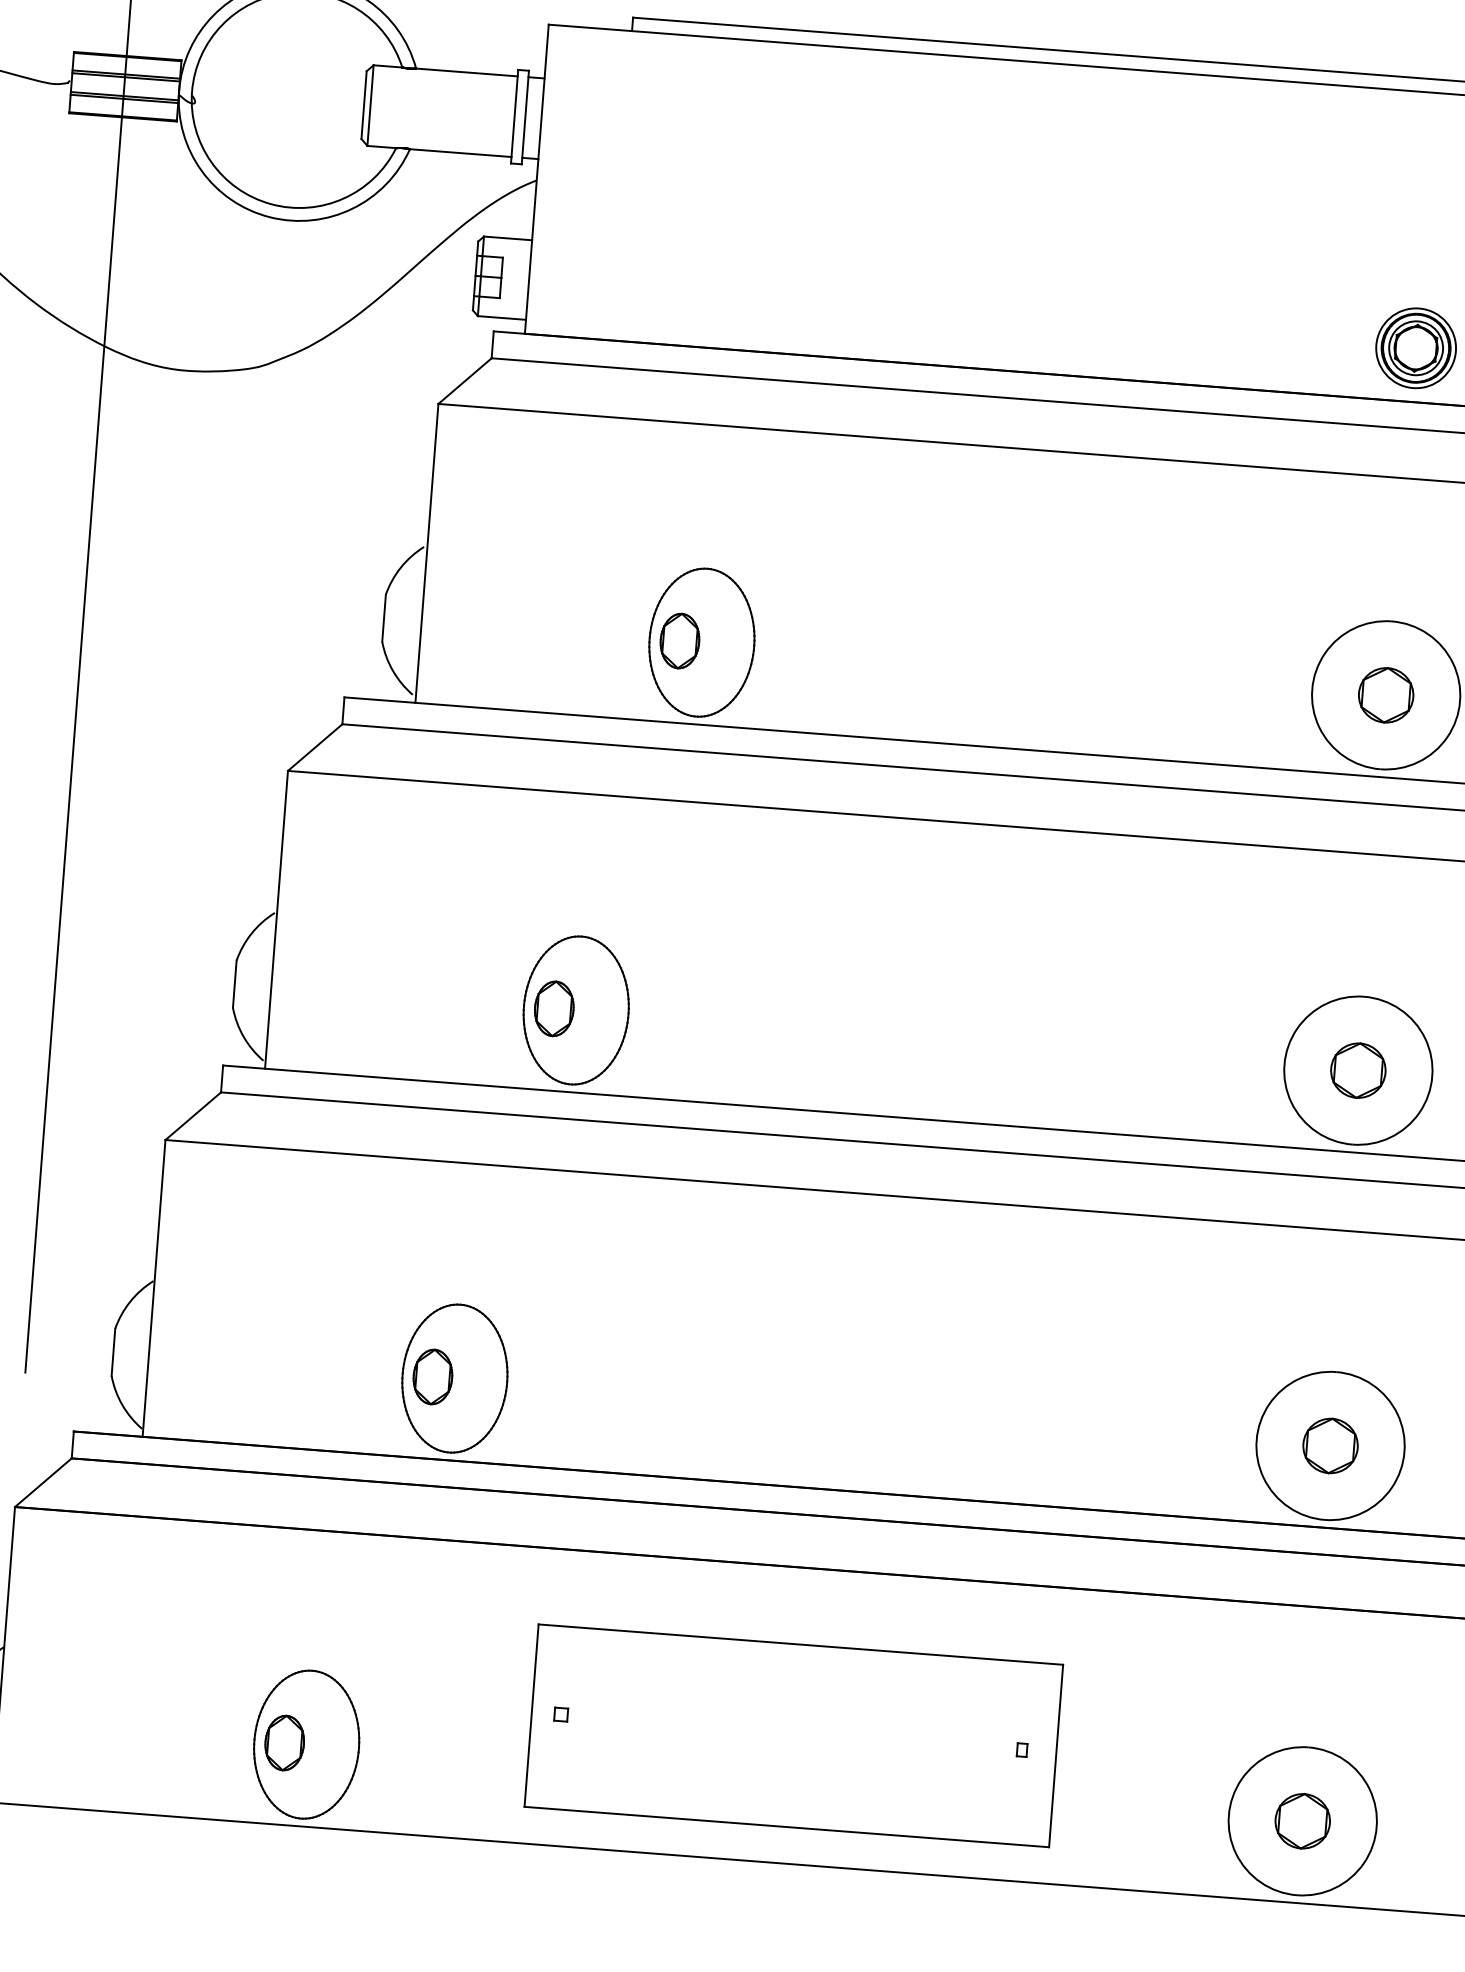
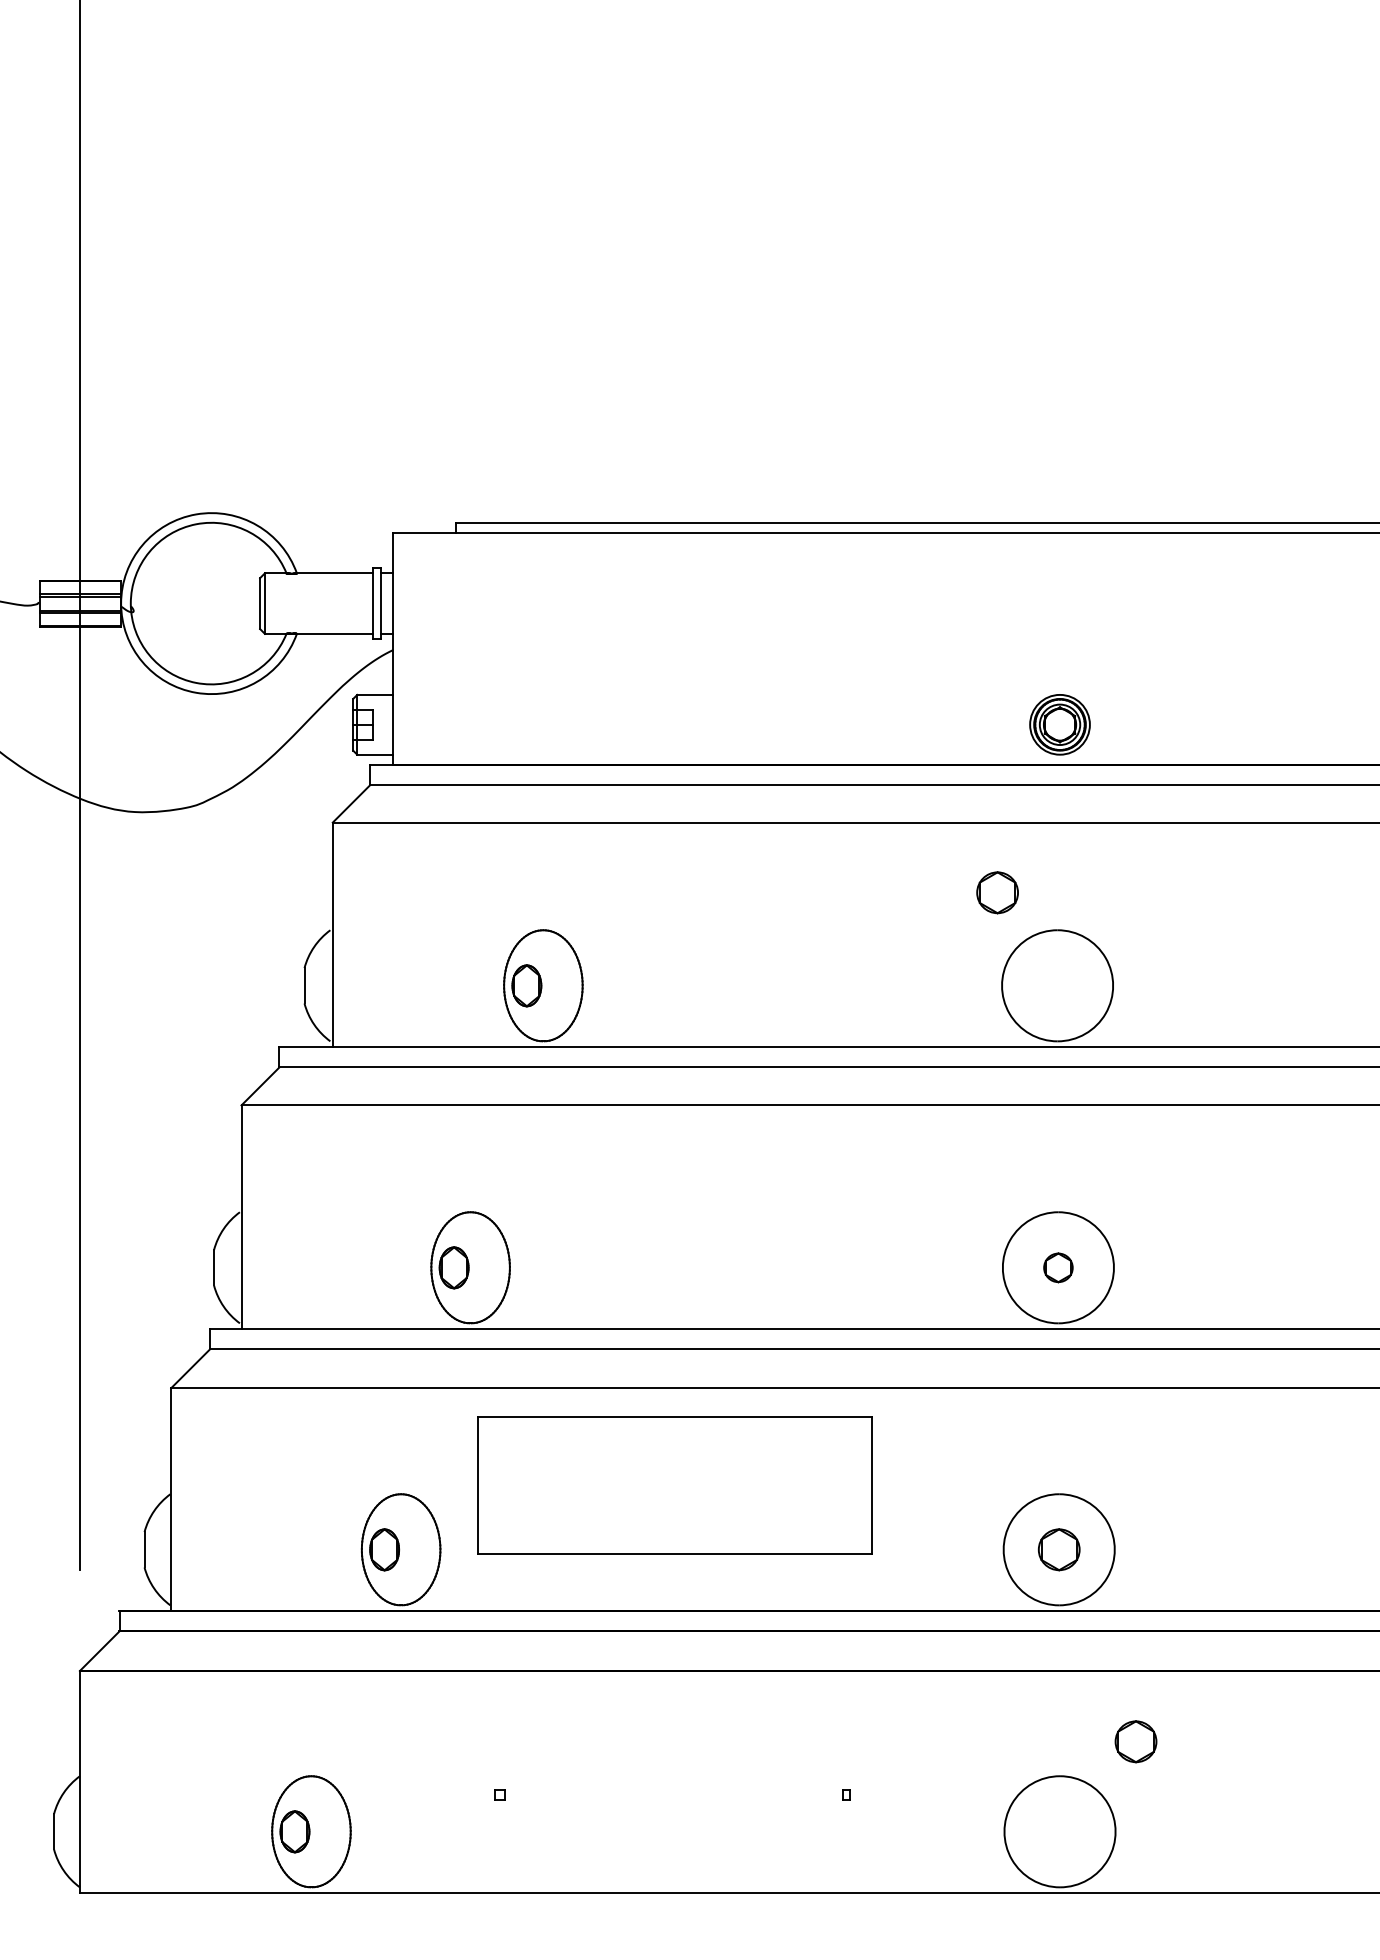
part: (1386, 694) -> (997, 892), moved
part: (1358, 1070) -> (1058, 1267), size x0.7
part: (793, 1736) -> (674, 1485), moved
part: (1302, 1820) -> (1135, 1741), moved

